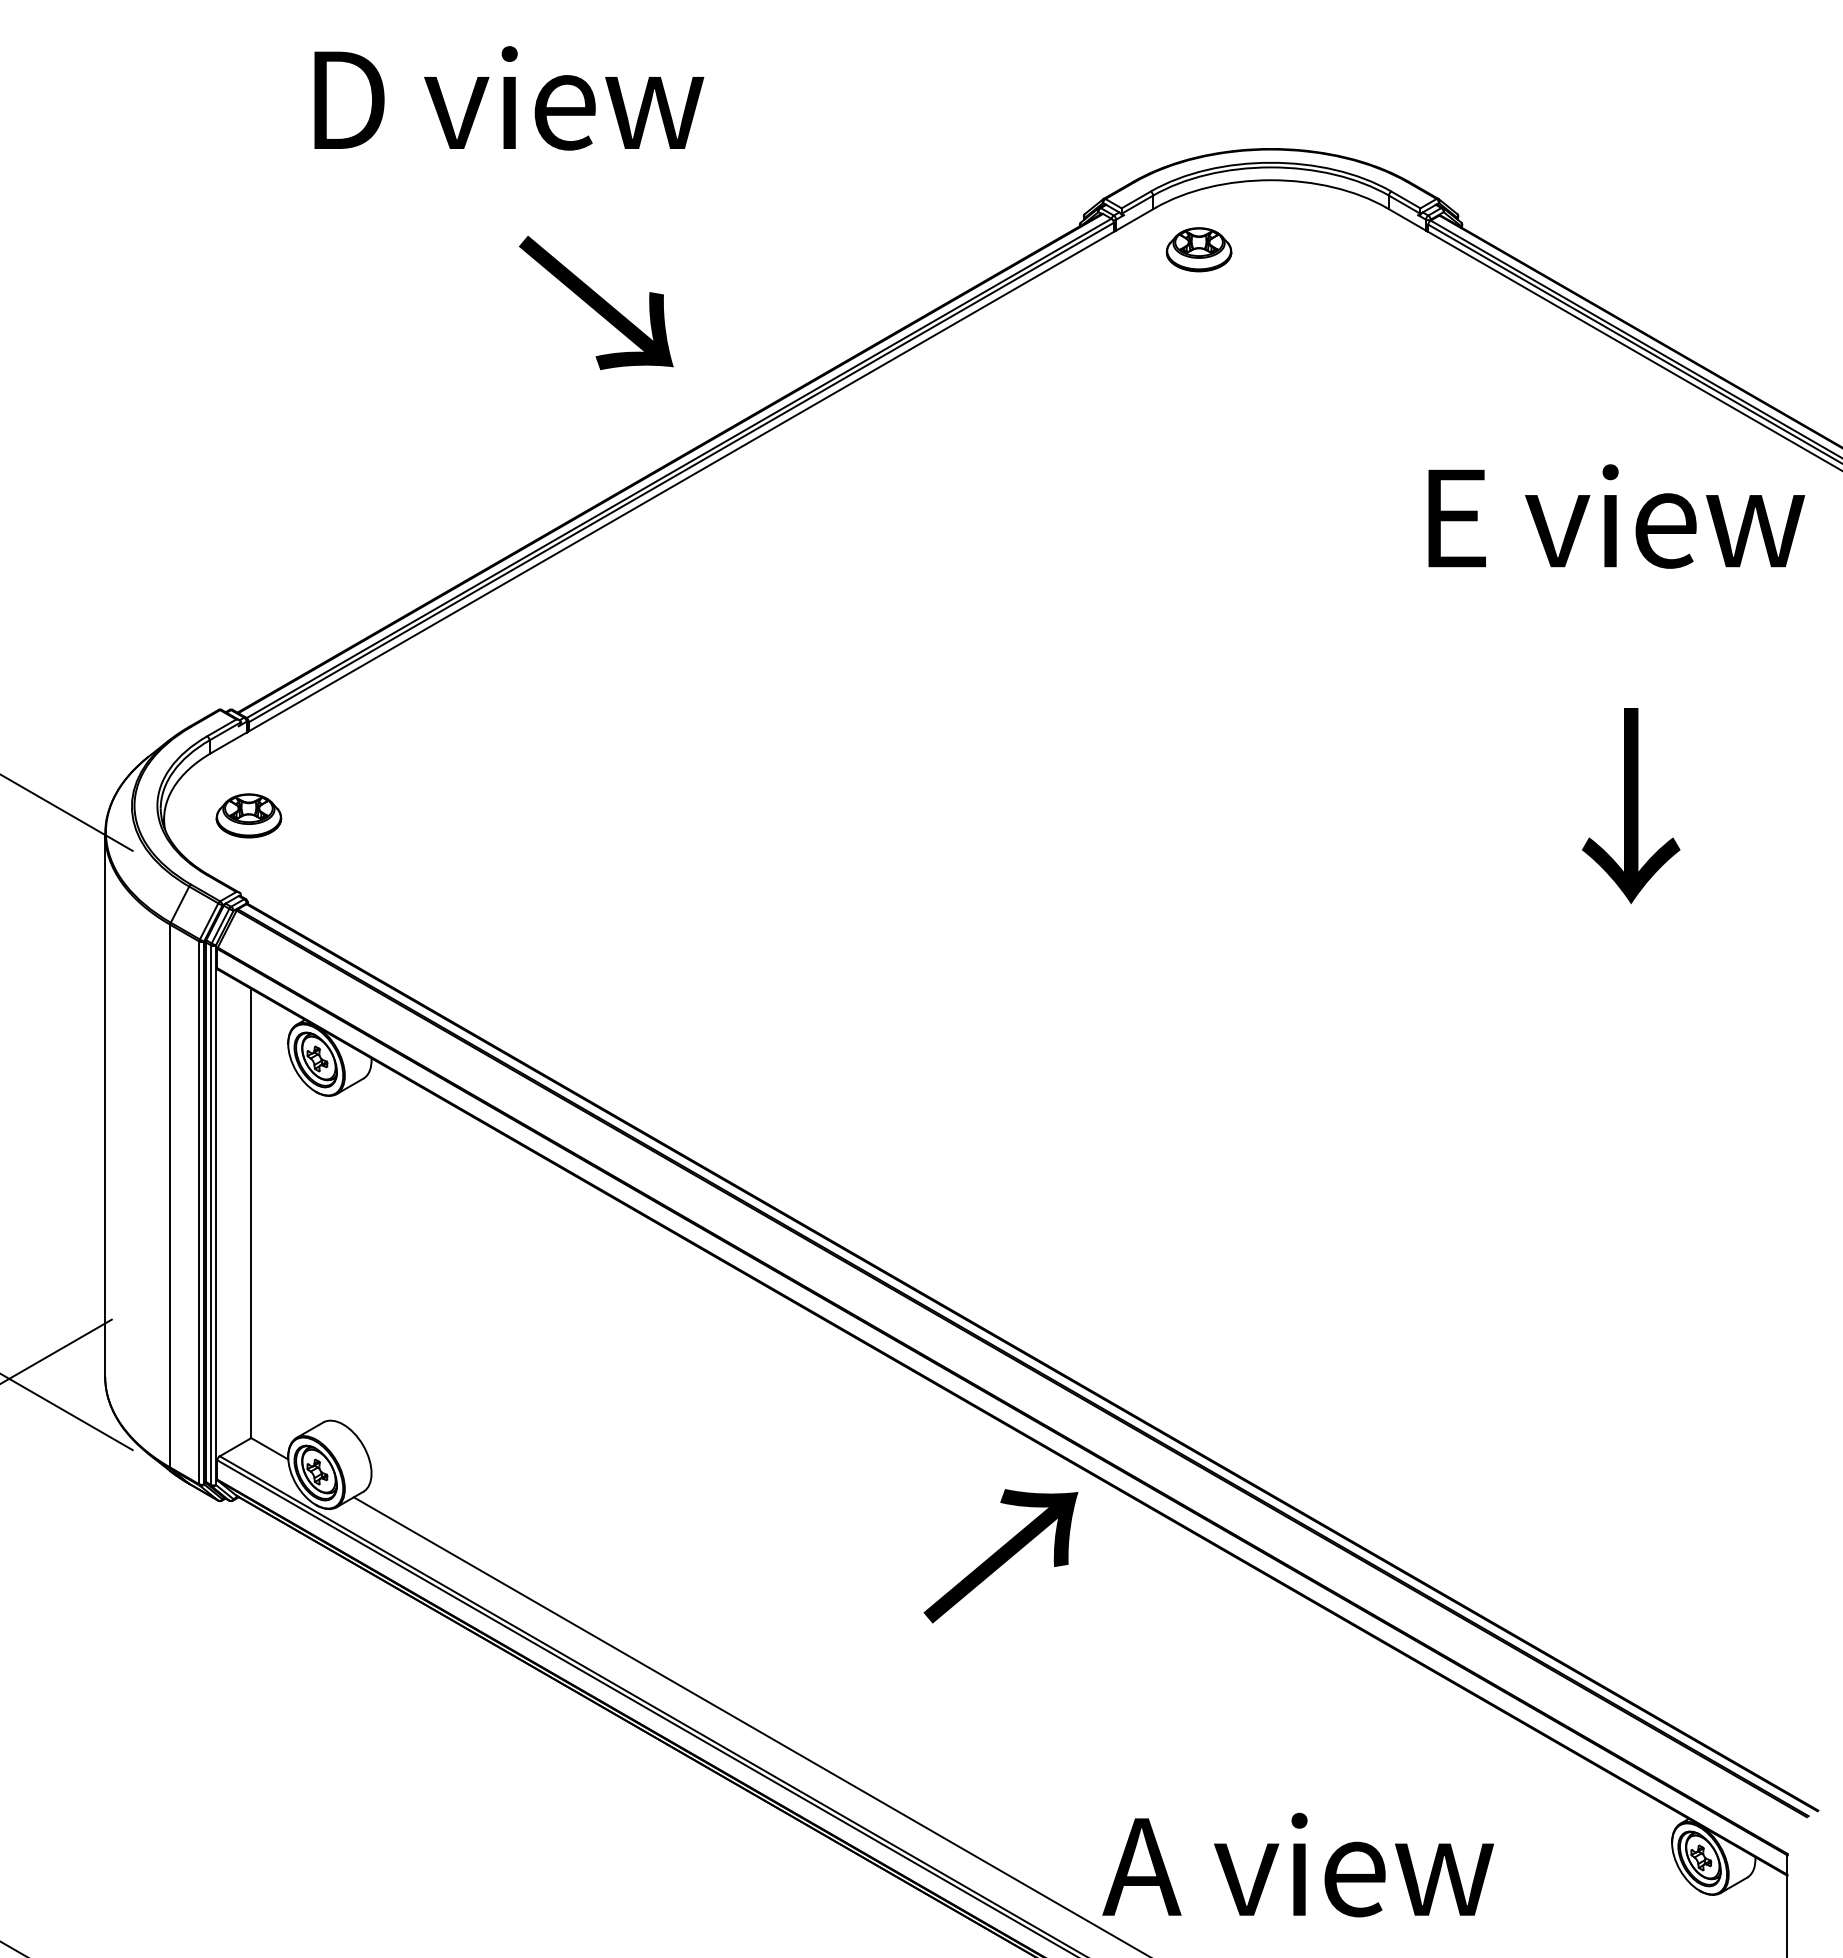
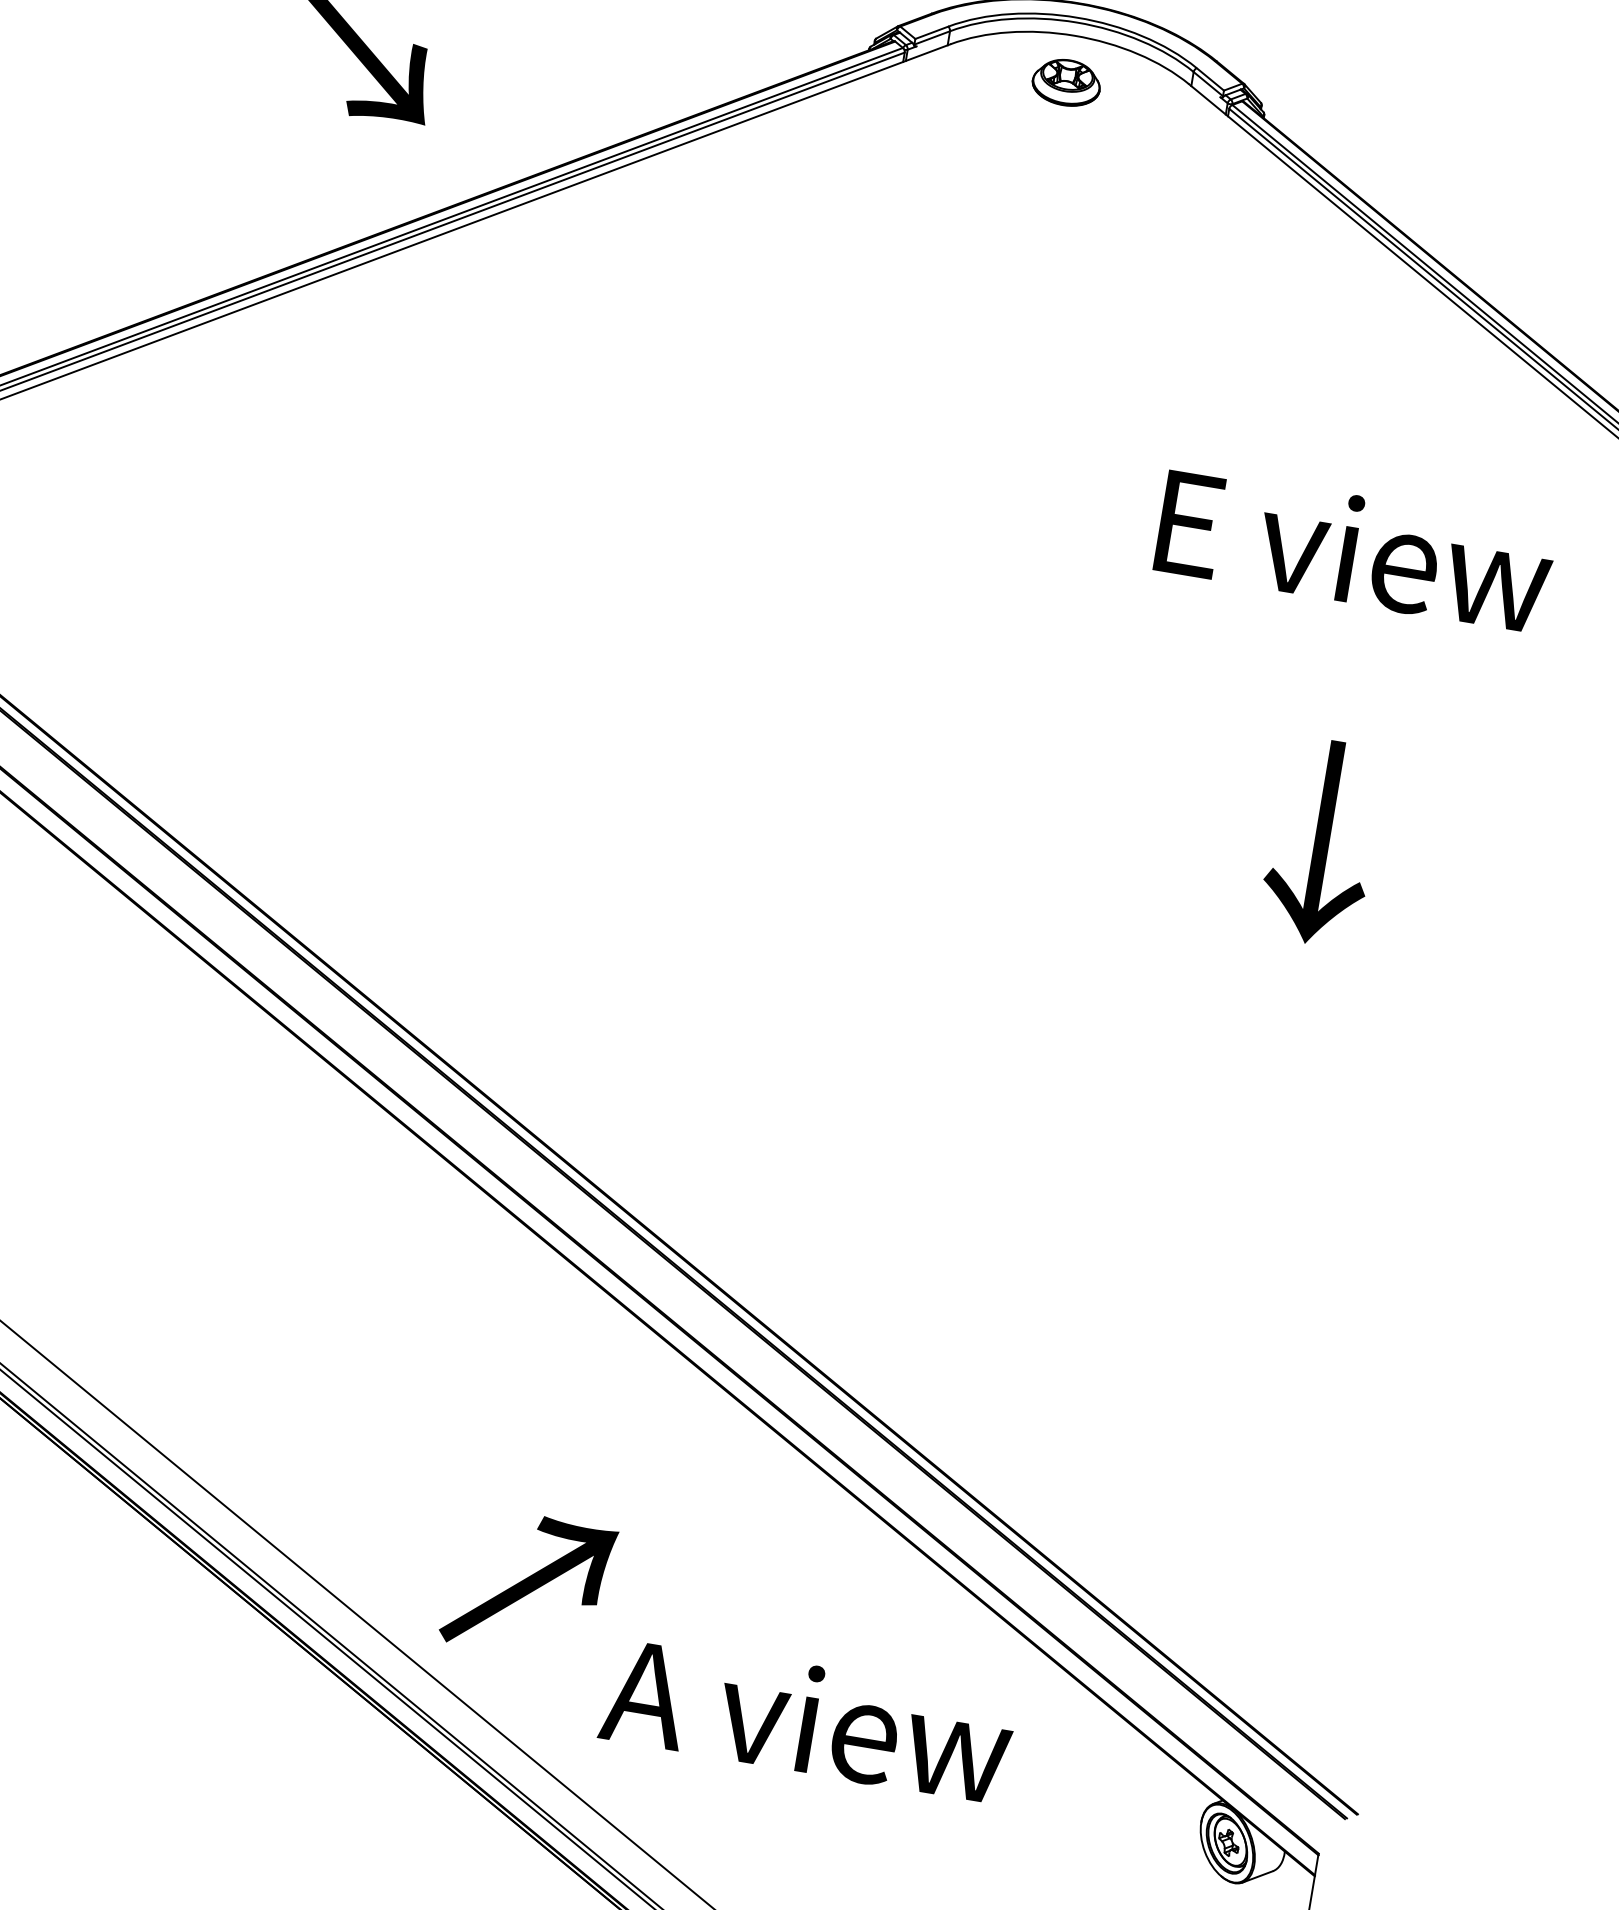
part: (1198, 249) -> (1066, 82), moved
text: (1616, 516) -> (1355, 550), moved
text: (1631, 806) -> (1322, 842), moved
text: (1000, 1556) -> (527, 1584), moved
text: (1297, 1864) -> (807, 1718), moved

